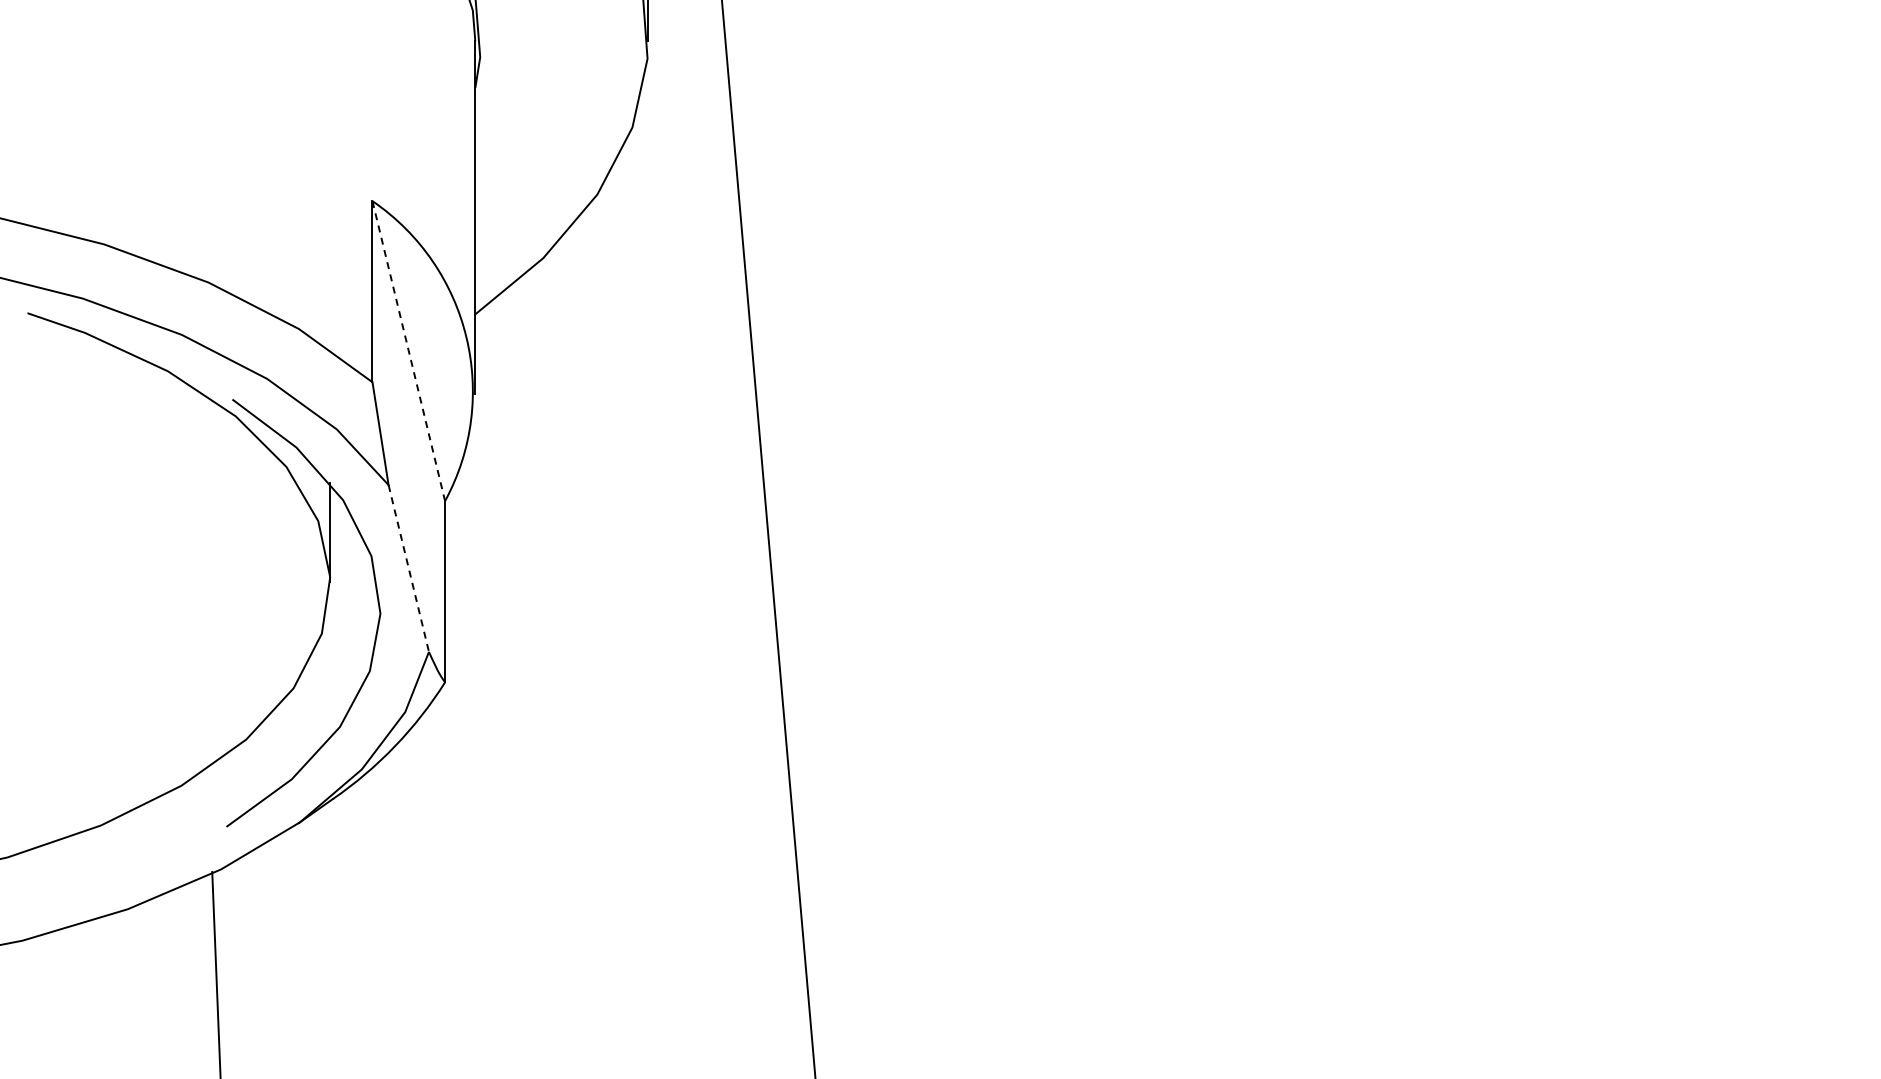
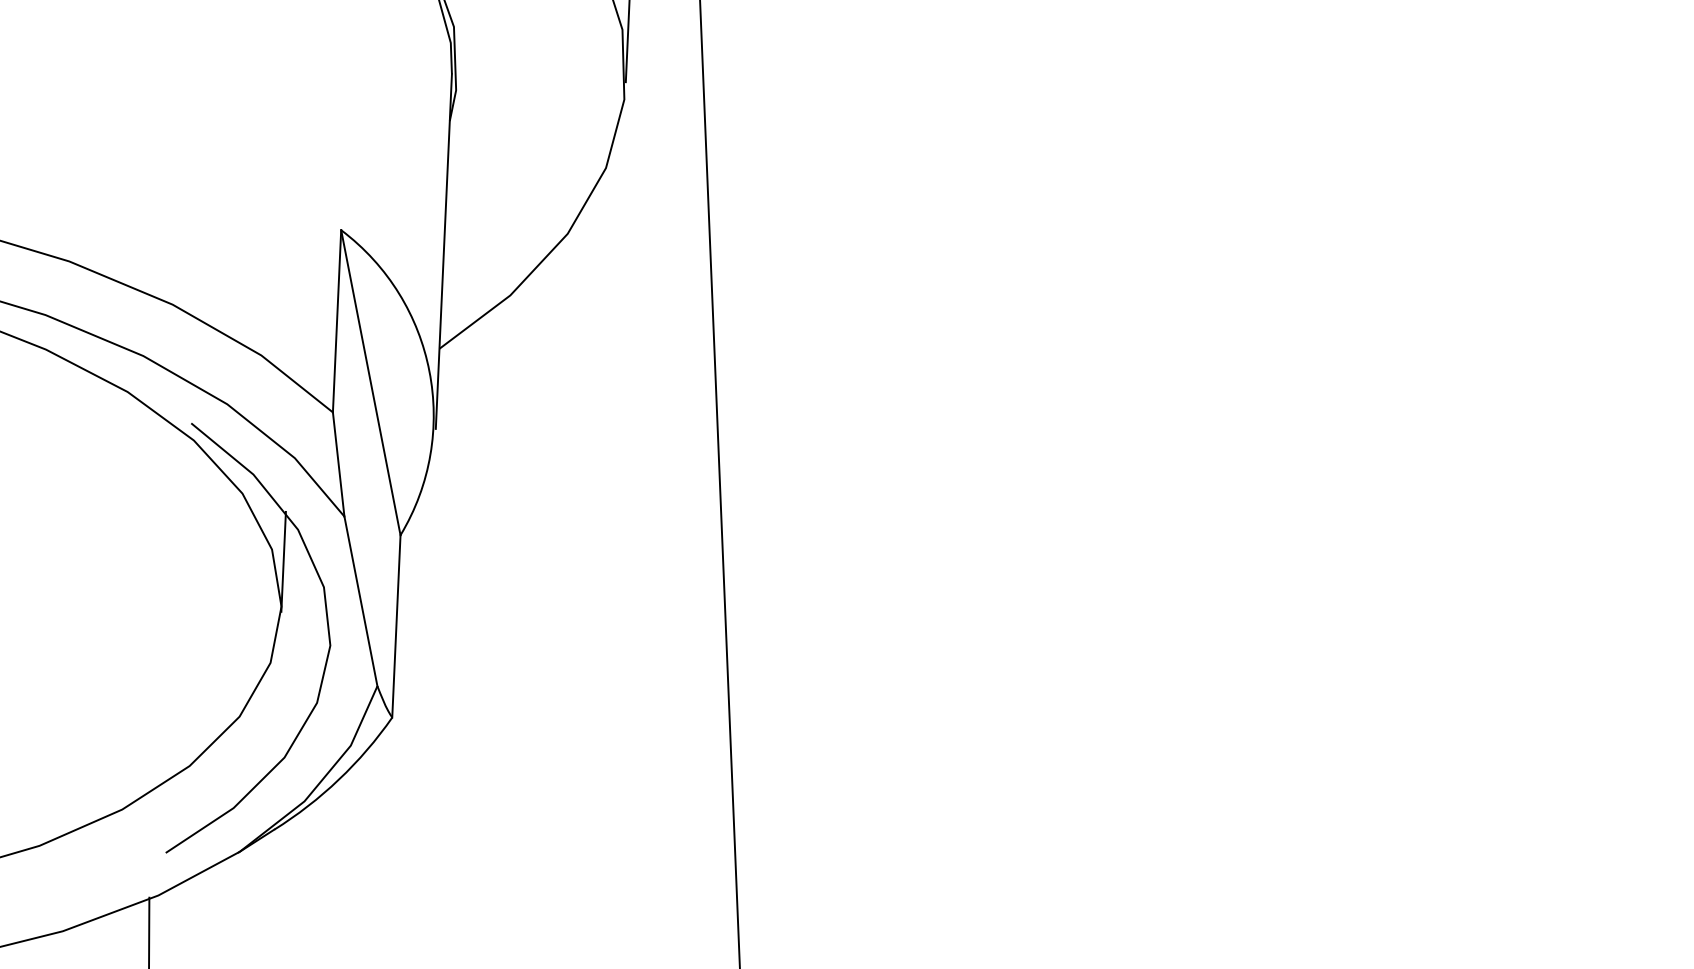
line: (408, 351) -> (370, 383), dashed -> solid
line: (408, 568) -> (360, 601), dashed -> solid

